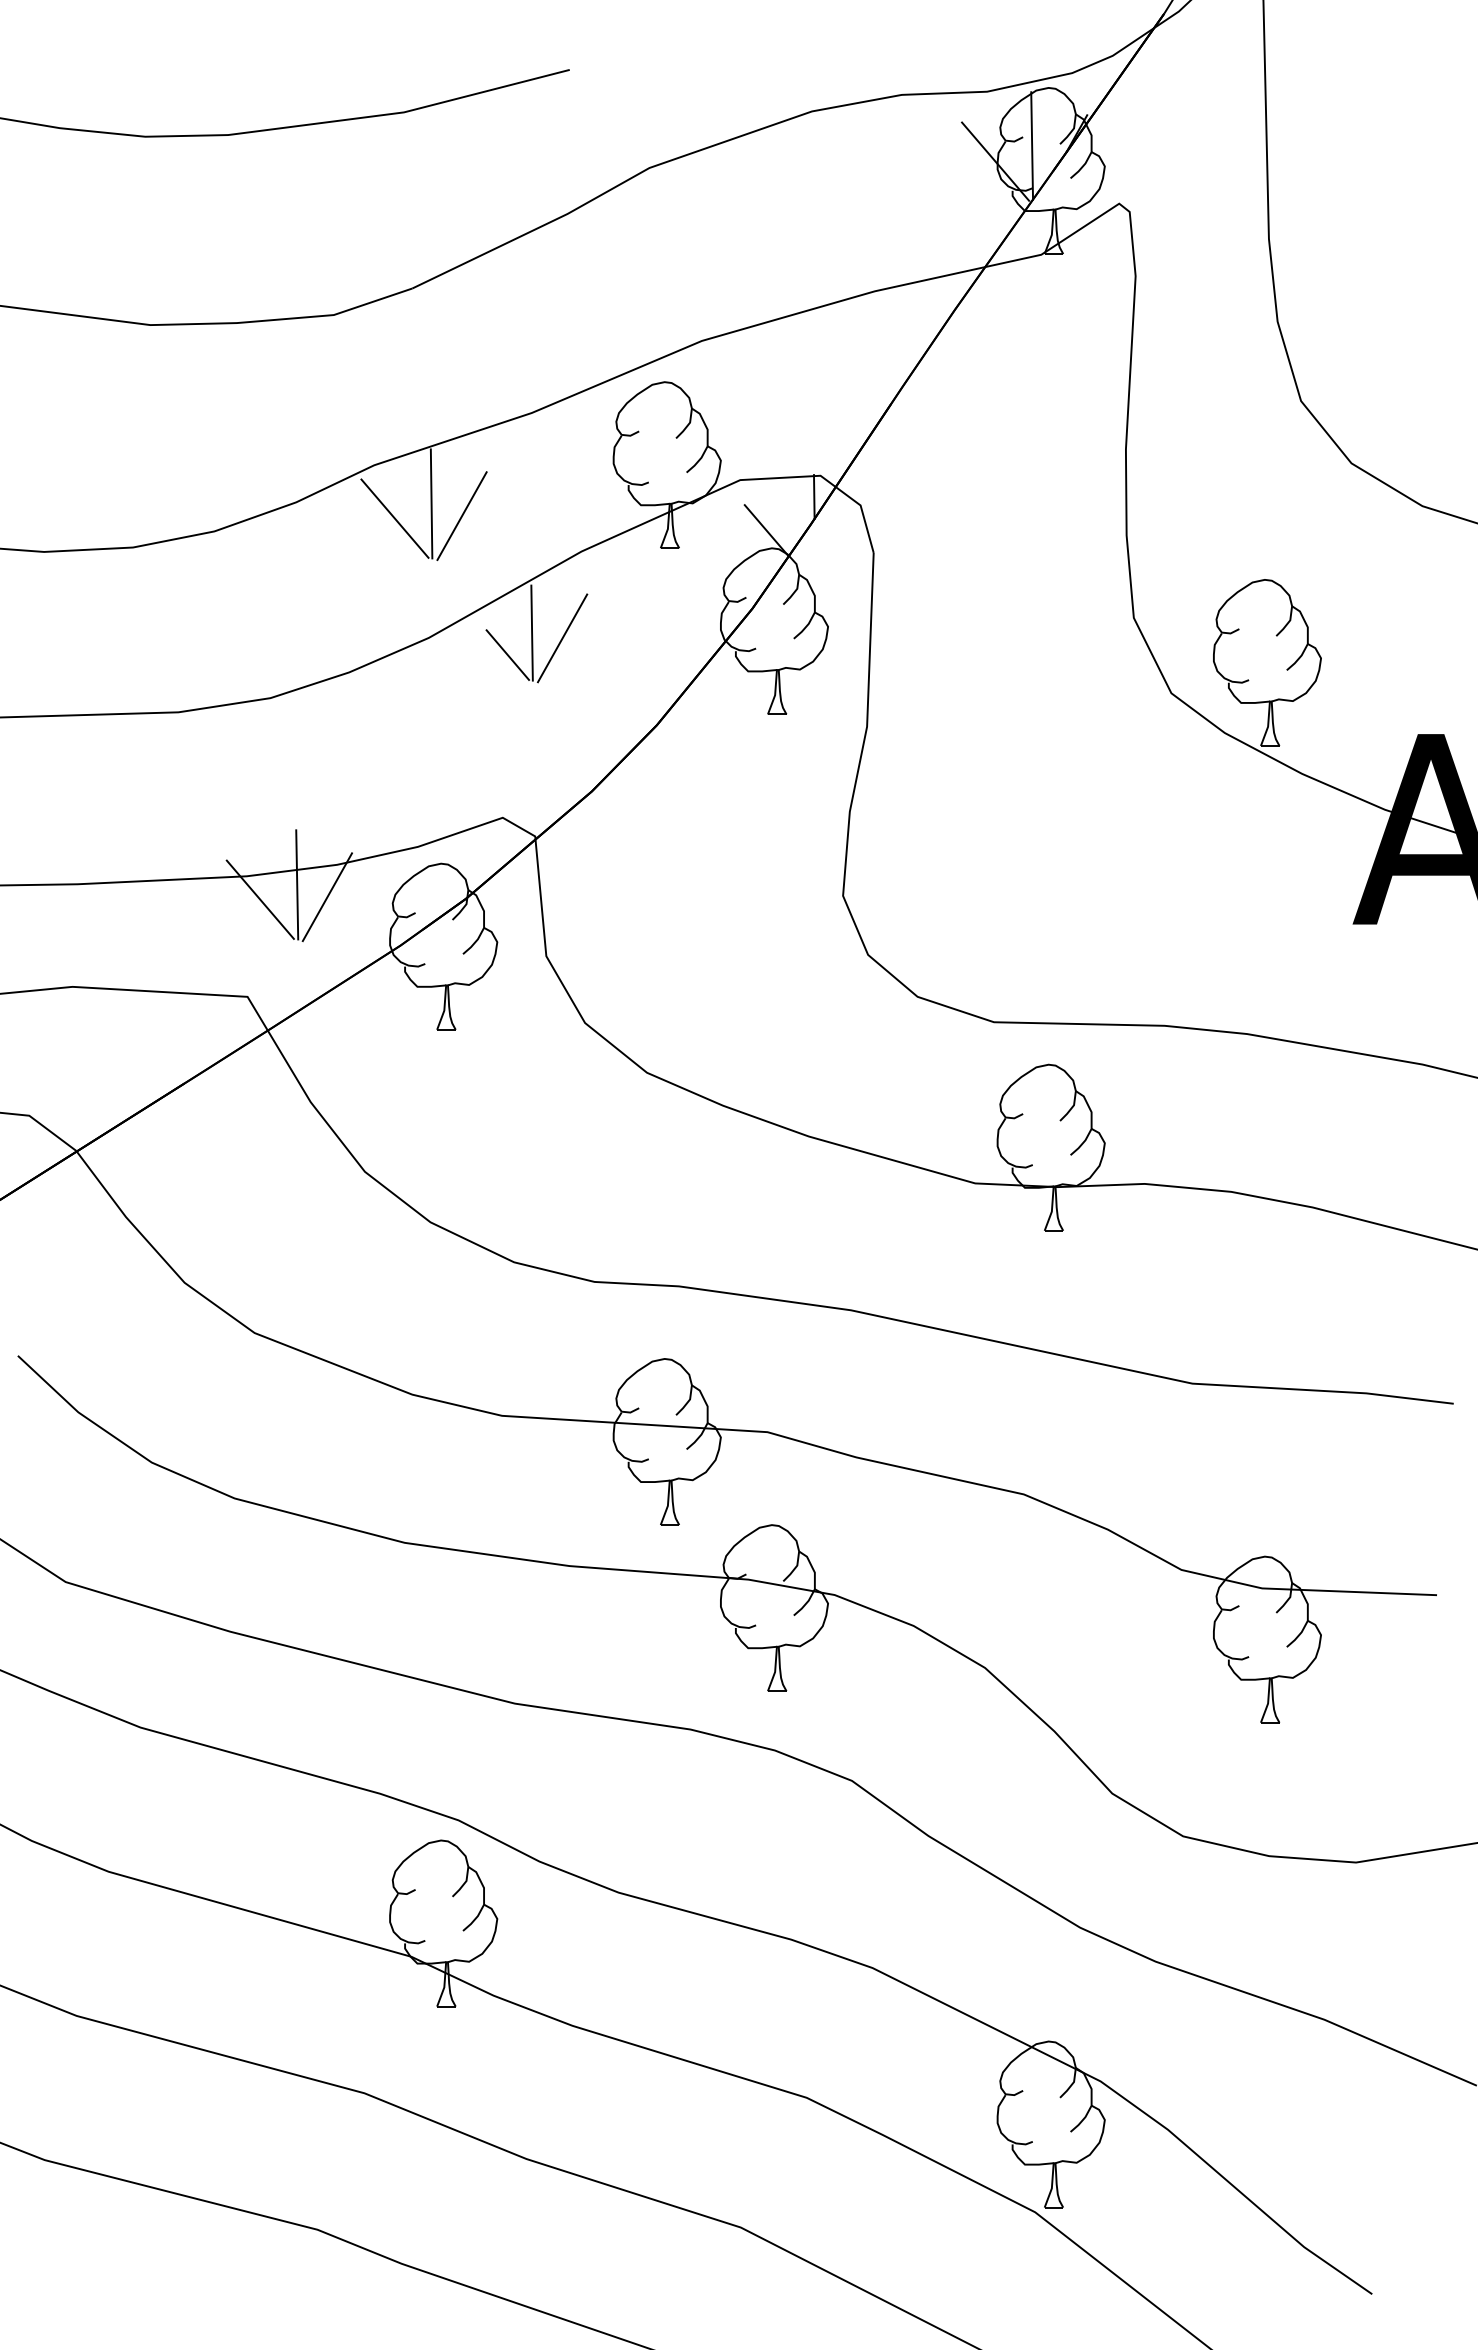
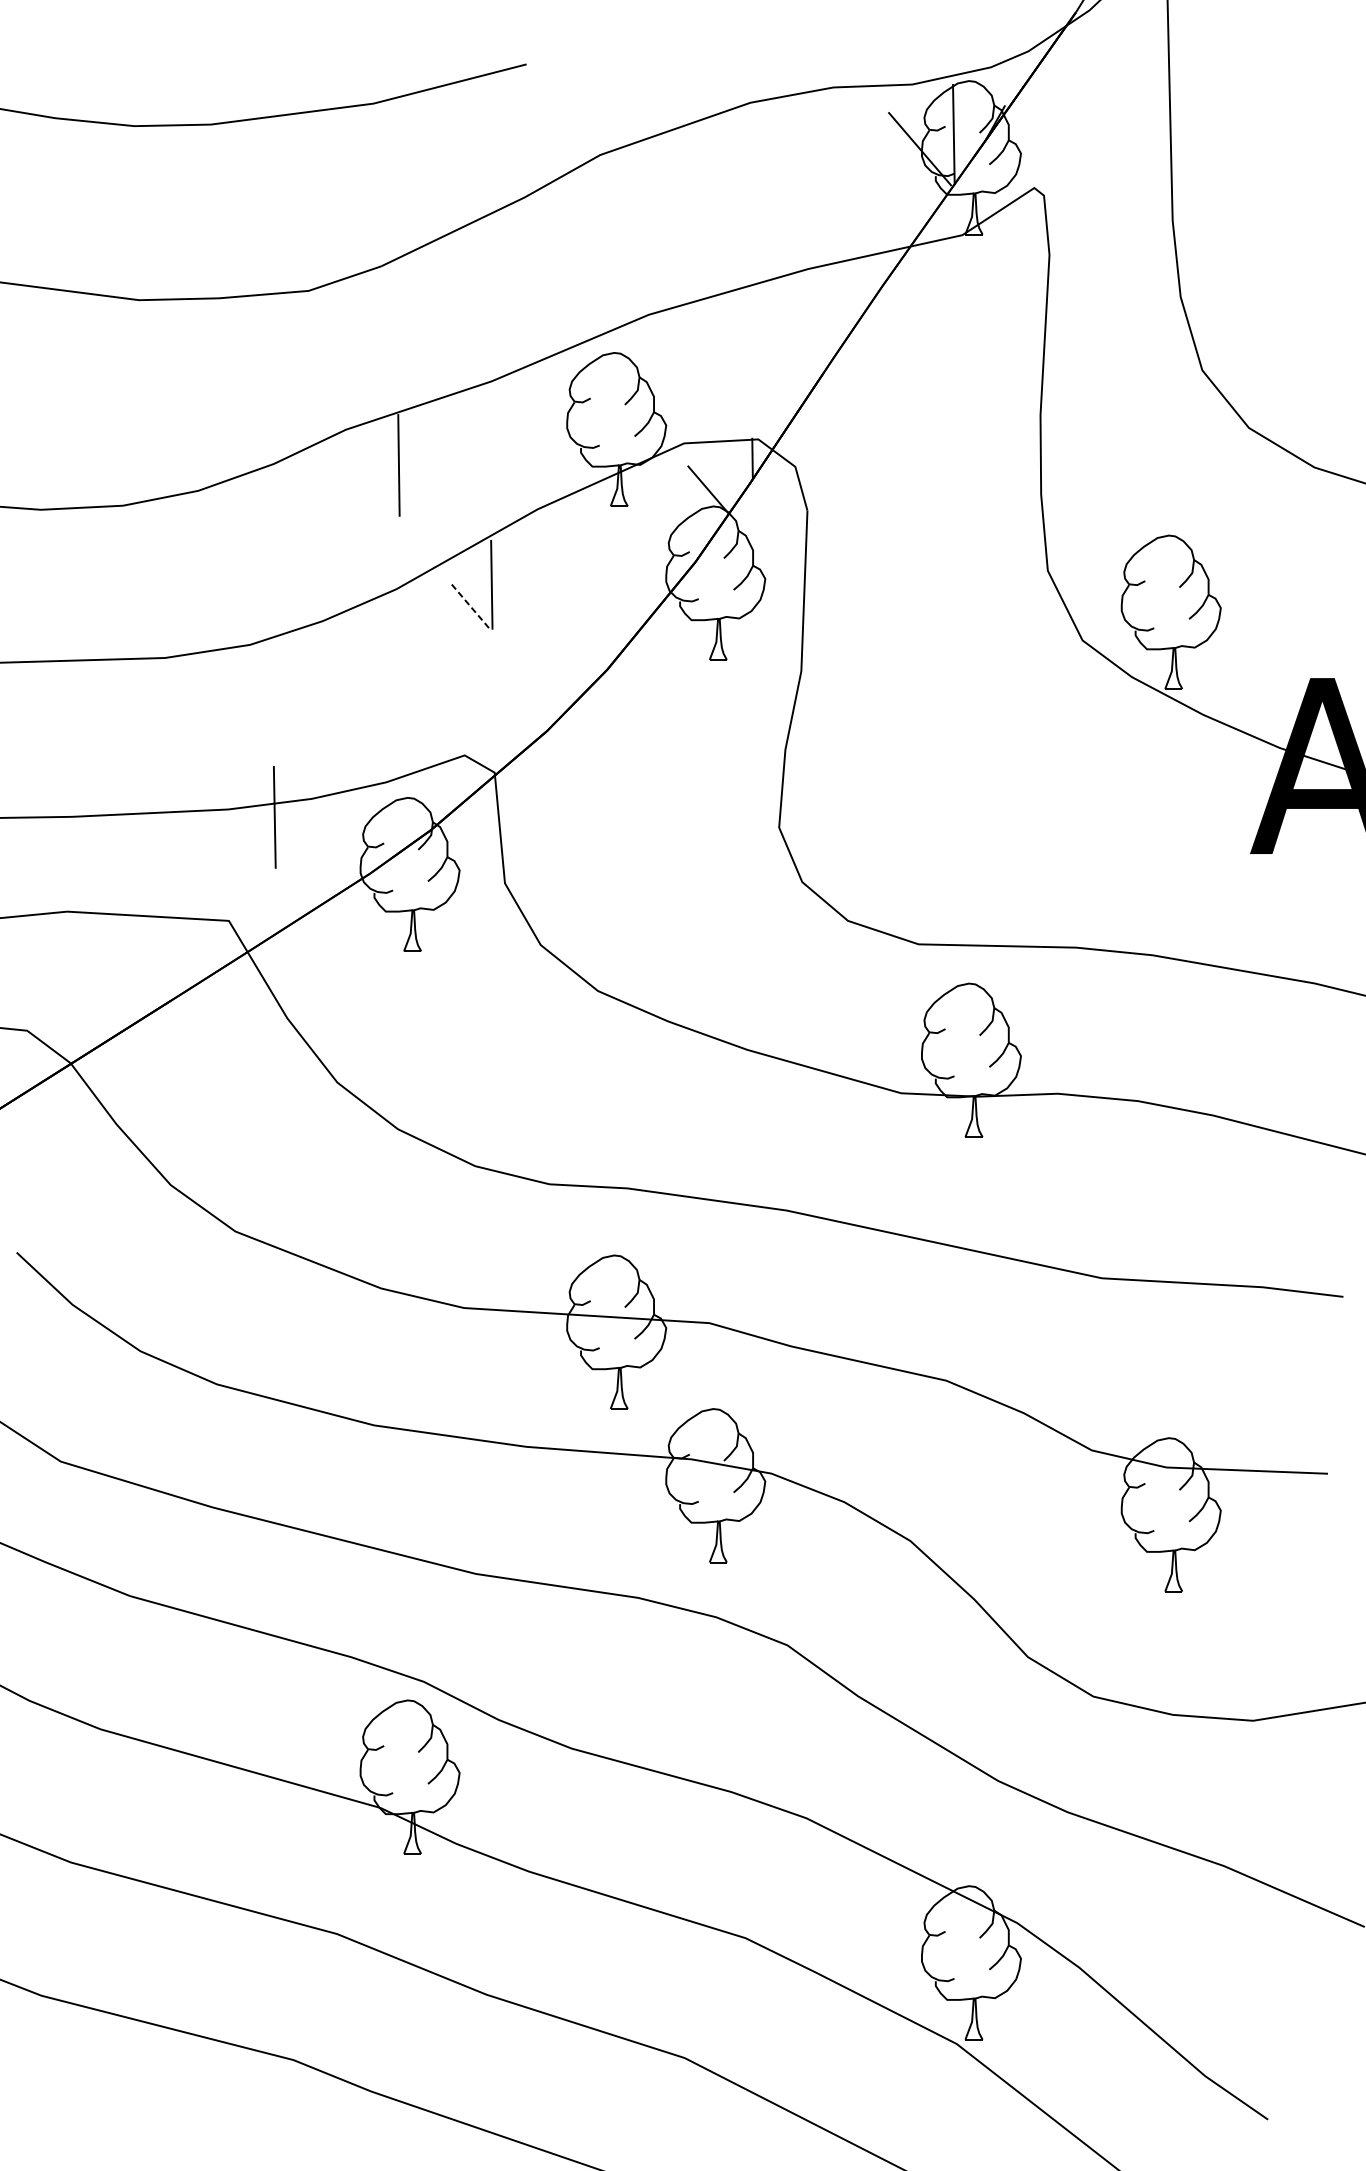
line: (461, 516) -> (426, 477), removed
line: (394, 518) -> (364, 478), removed
line: (562, 638) -> (519, 589), removed
line: (507, 655) -> (469, 605), solid -> dashed
line: (327, 897) -> (302, 829), removed
line: (259, 899) -> (239, 830), removed

